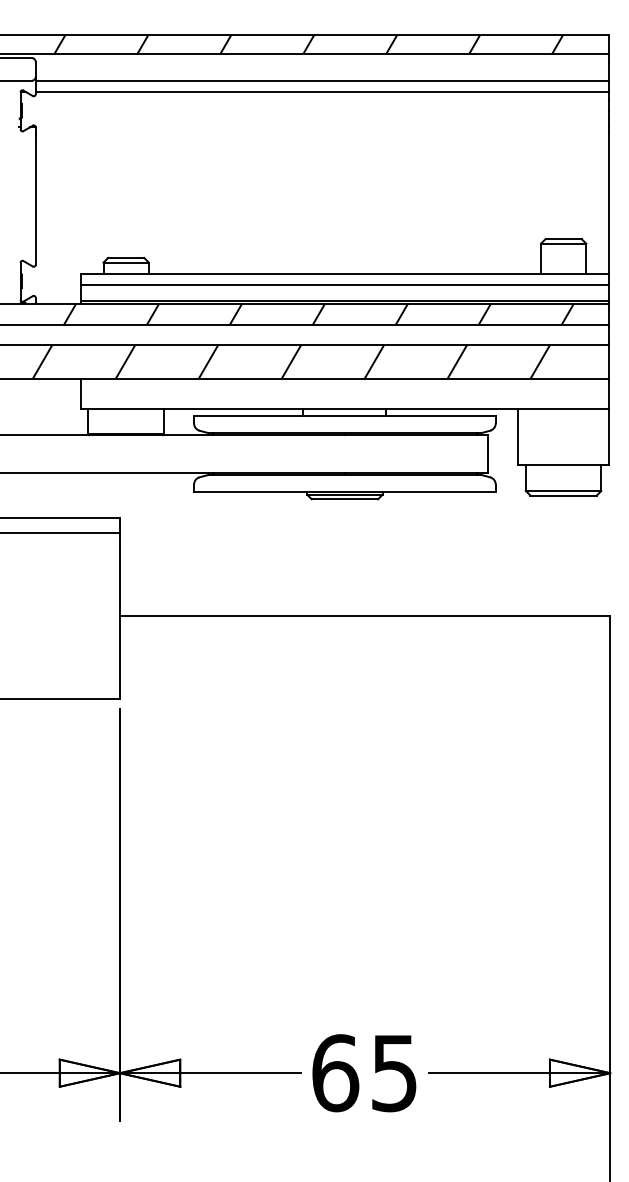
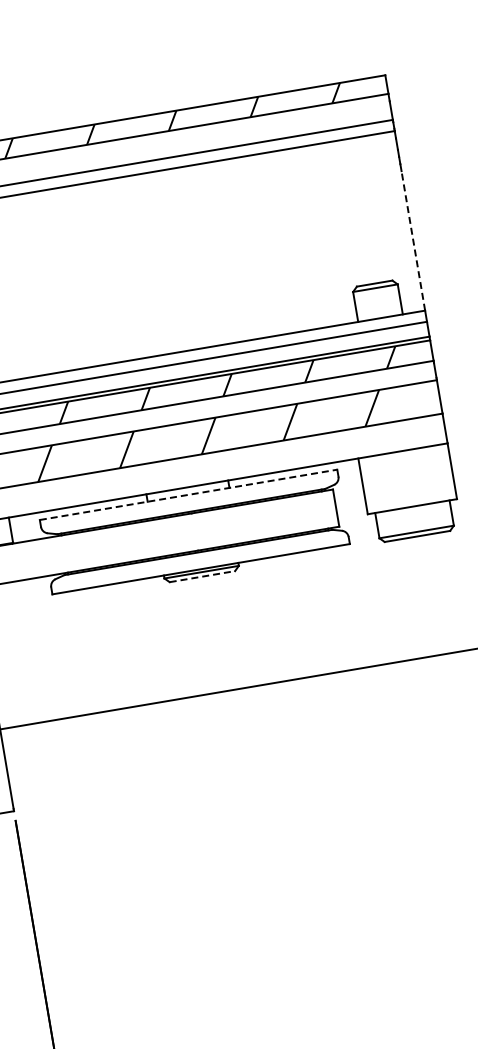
line: (608, 203) -> (412, 241), solid -> dashed
line: (344, 416) -> (188, 495), solid -> dashed
line: (345, 499) -> (203, 576), solid -> dashed

